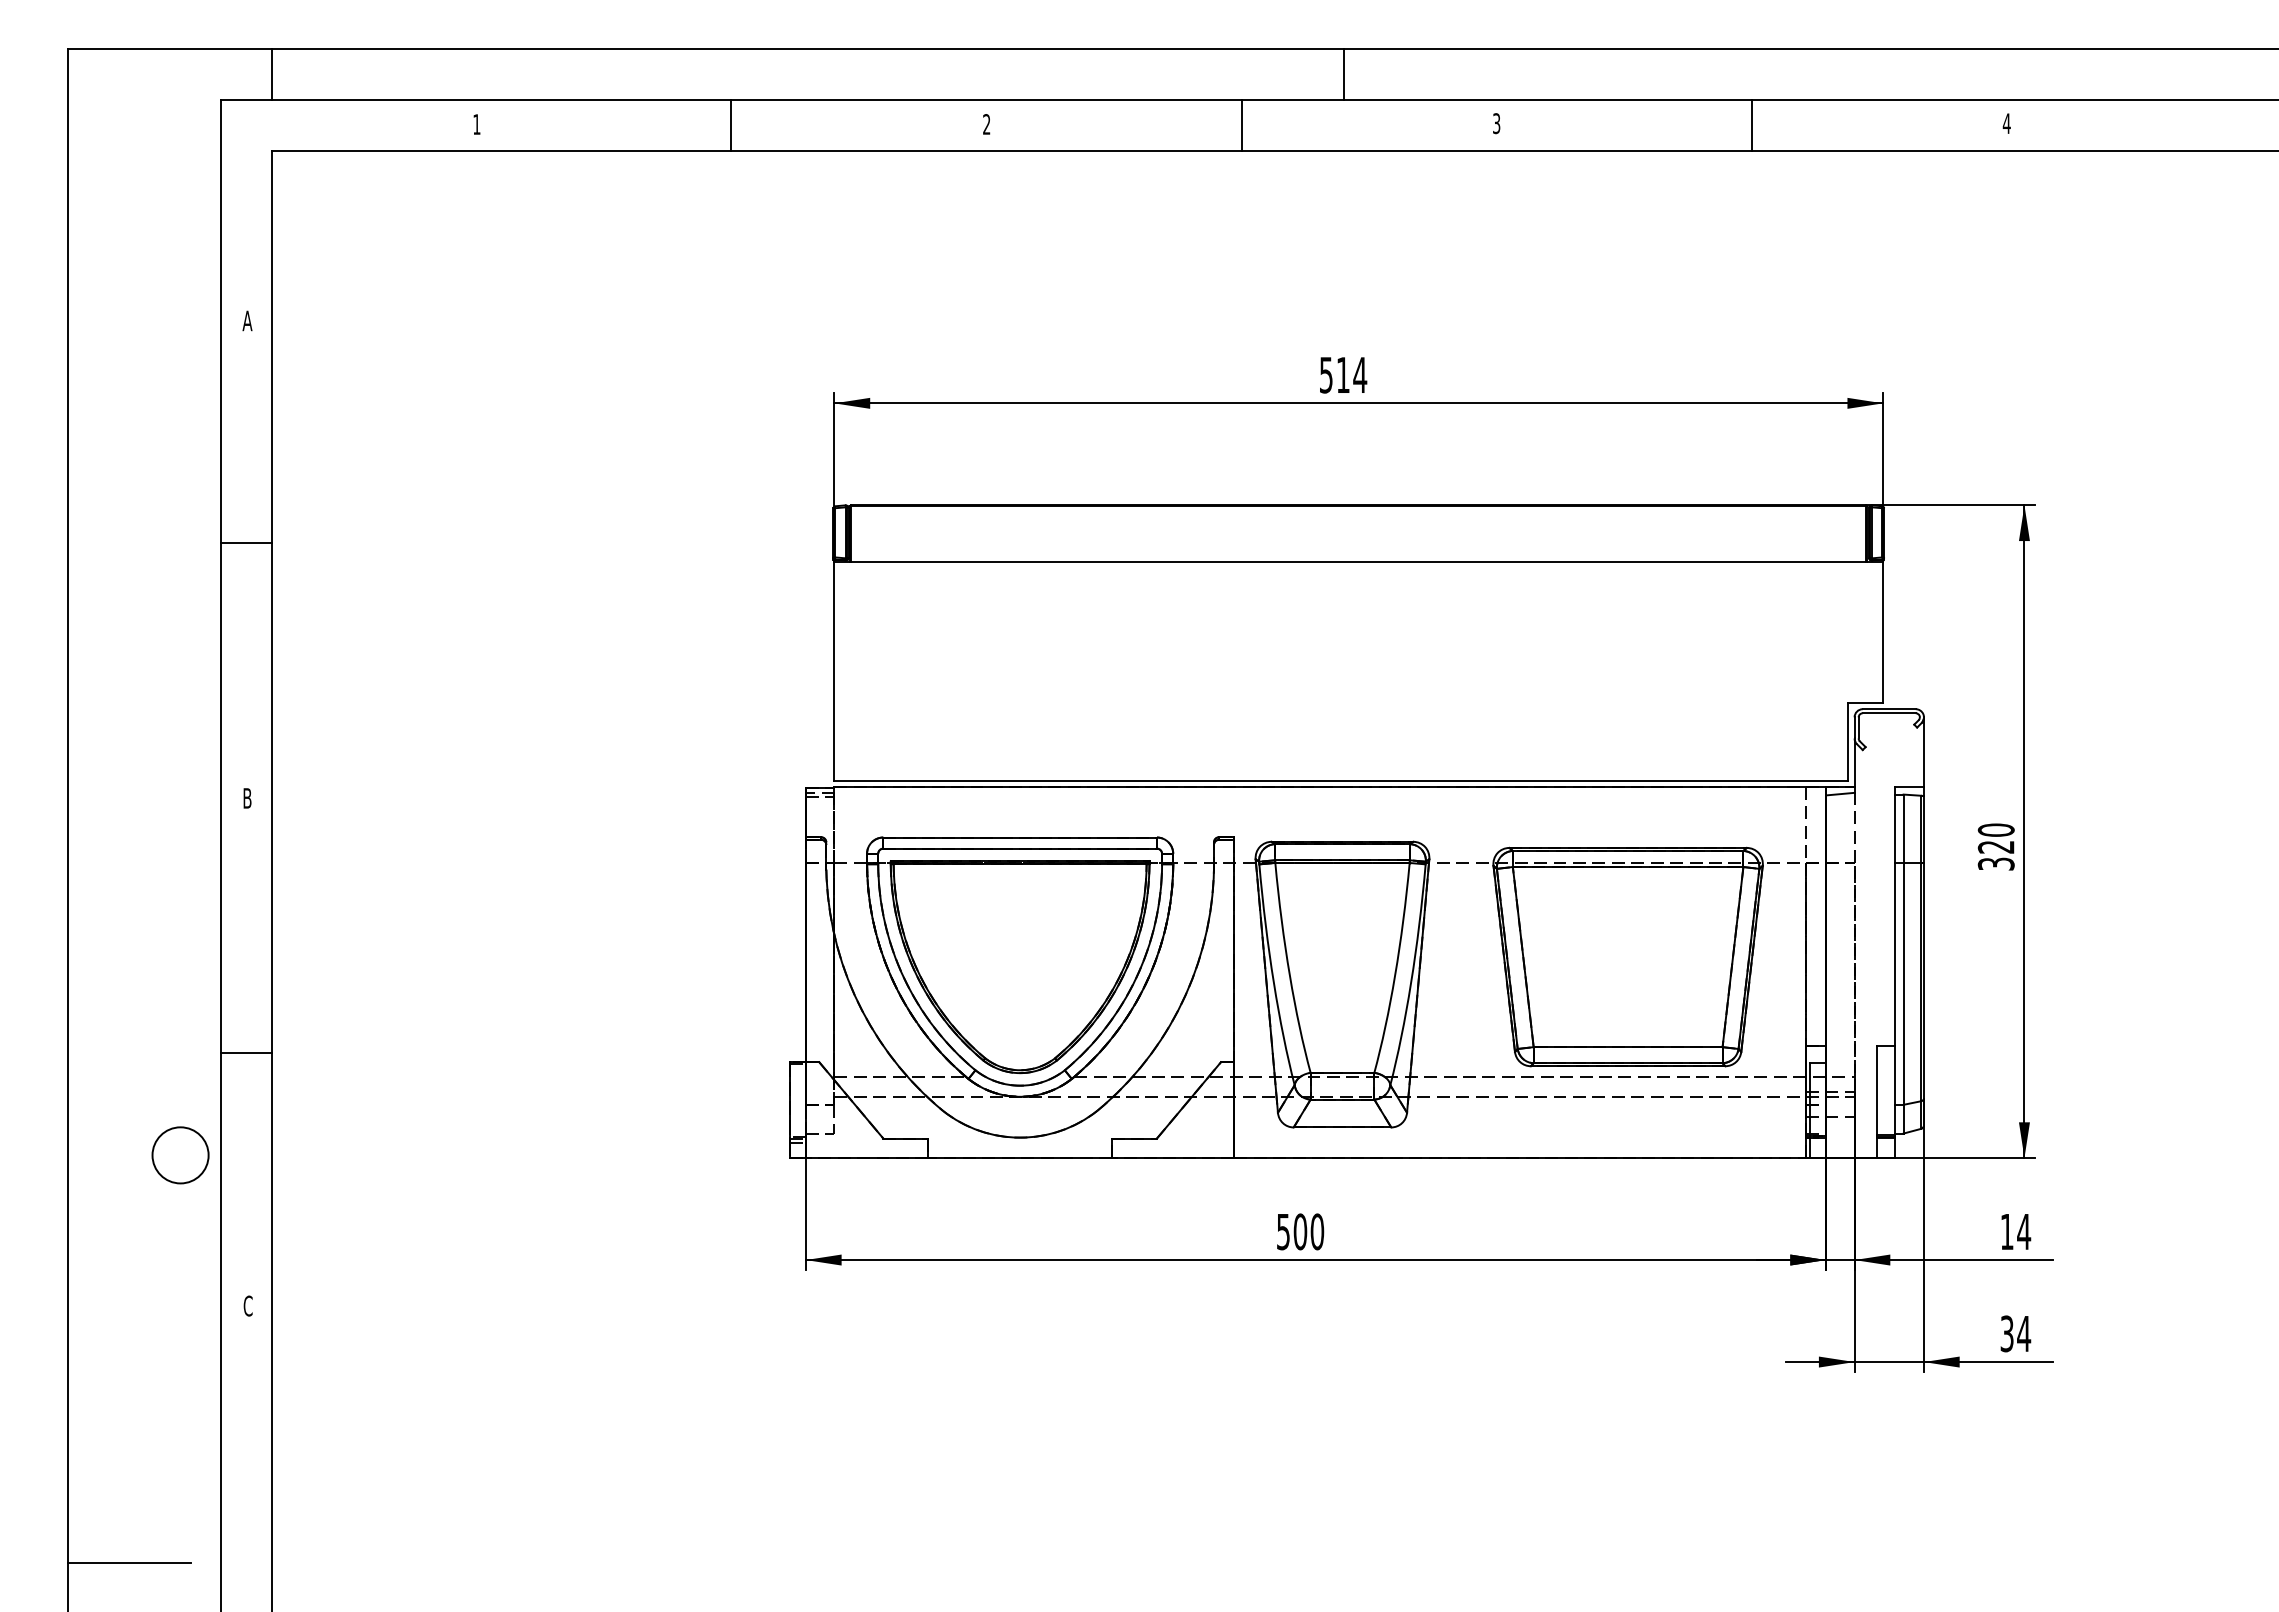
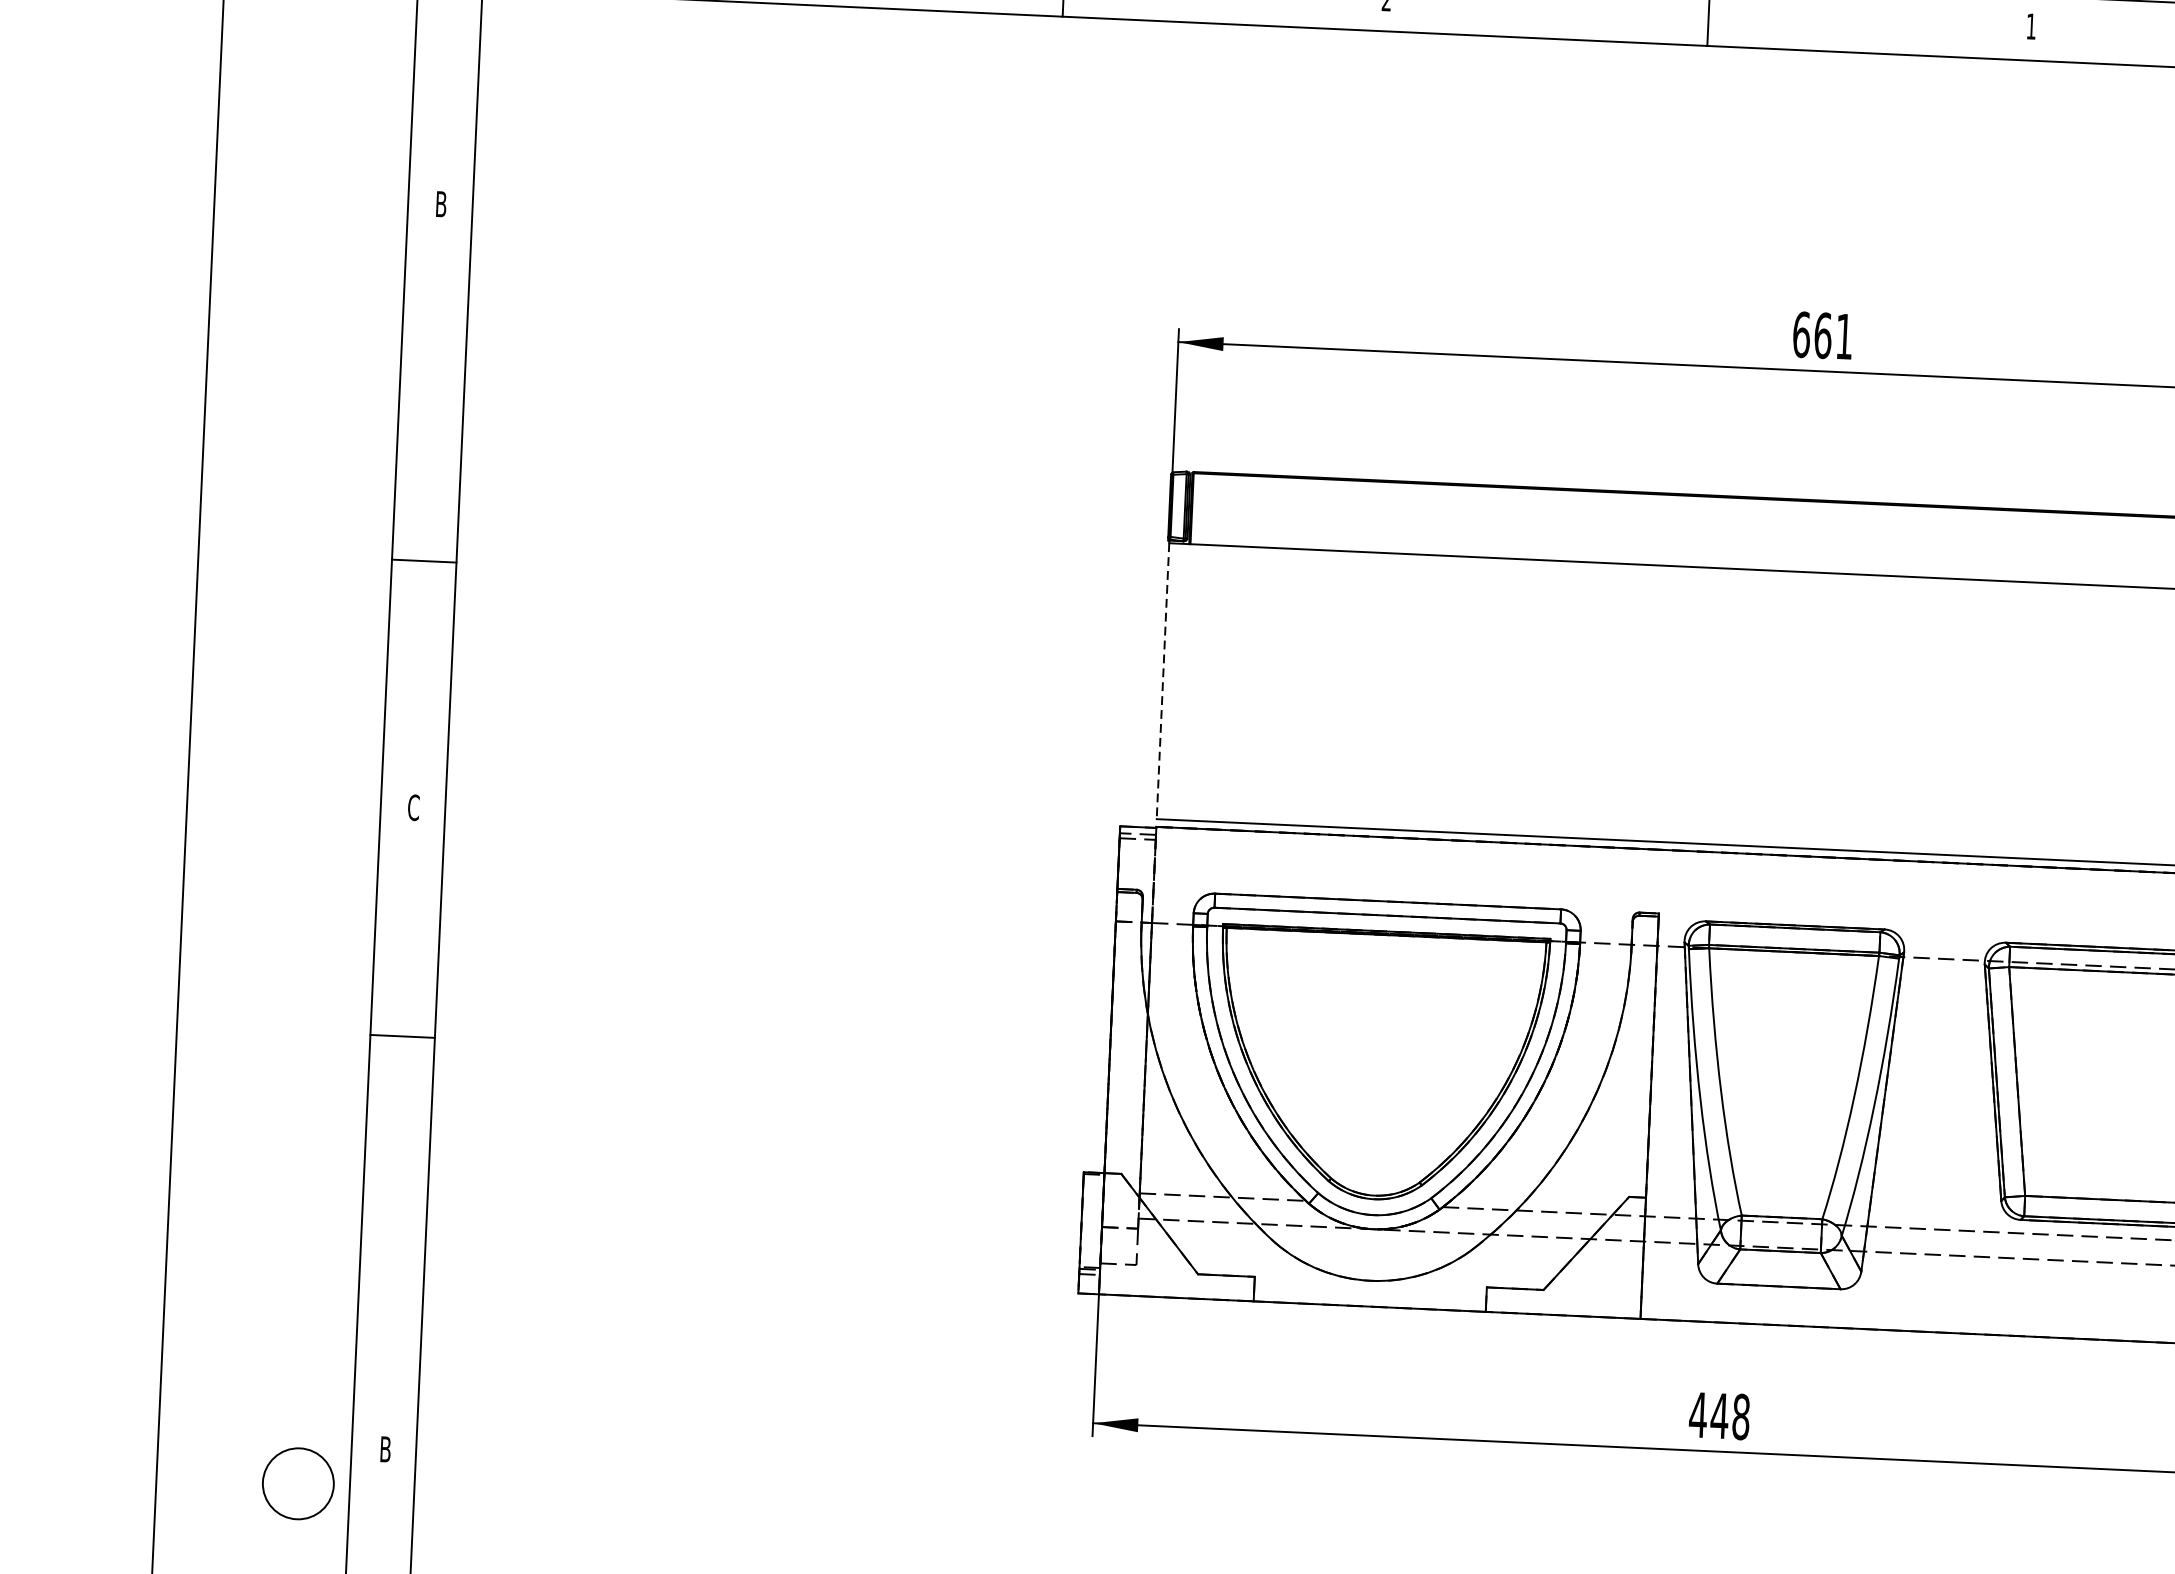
text: (1496, 123) -> (2031, 26), 3 -> 1
text: (247, 320) -> (441, 203), A -> B
text: (1343, 374) -> (1823, 334), 514 -> 661
line: (246, 543) -> (423, 561), moved
line: (834, 672) -> (1162, 682), solid -> dashed
text: (247, 797) -> (413, 806), B -> C
line: (246, 1053) -> (402, 1036), moved
circle: (180, 1155) -> (298, 1483), moved
text: (1300, 1231) -> (1719, 1415), 500 -> 448
text: (247, 1305) -> (384, 1448), C -> B

